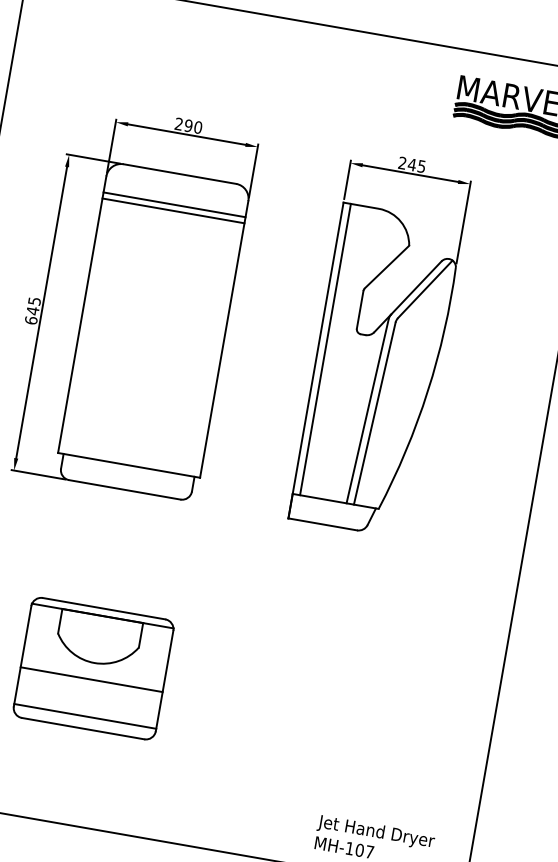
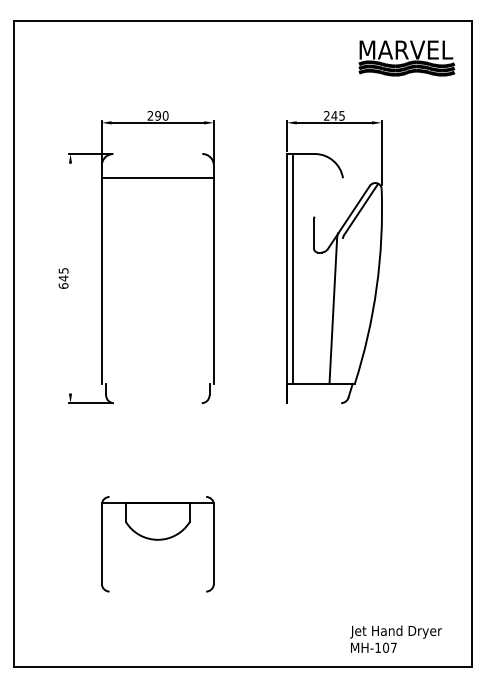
line: (179, 173) -> (157, 153), removed
line: (172, 211) -> (157, 183), removed
line: (386, 266) -> (328, 197), removed
line: (41, 312) -> (70, 278), removed
line: (374, 412) -> (338, 310), removed
line: (128, 464) -> (157, 383), removed
line: (124, 490) -> (157, 403), removed
line: (323, 524) -> (314, 403), removed
line: (103, 608) -> (157, 496), removed
line: (91, 679) -> (157, 552), removed
line: (84, 715) -> (157, 581), removed
line: (82, 728) -> (157, 591), removed

